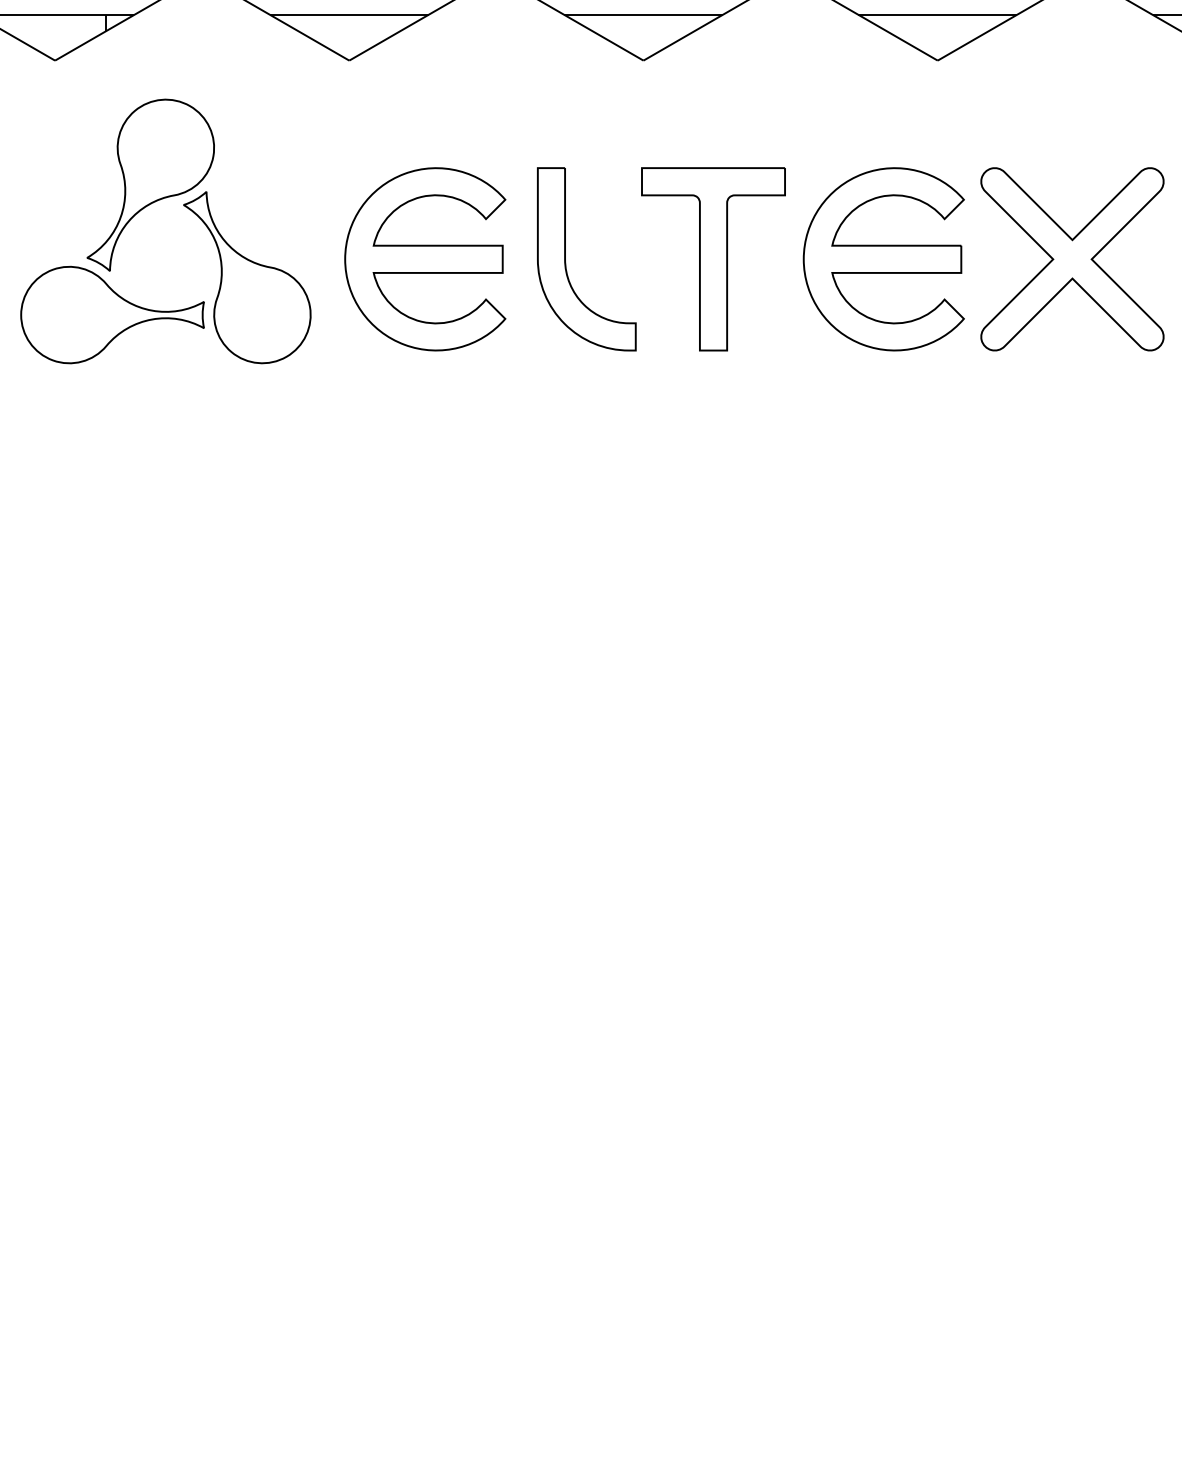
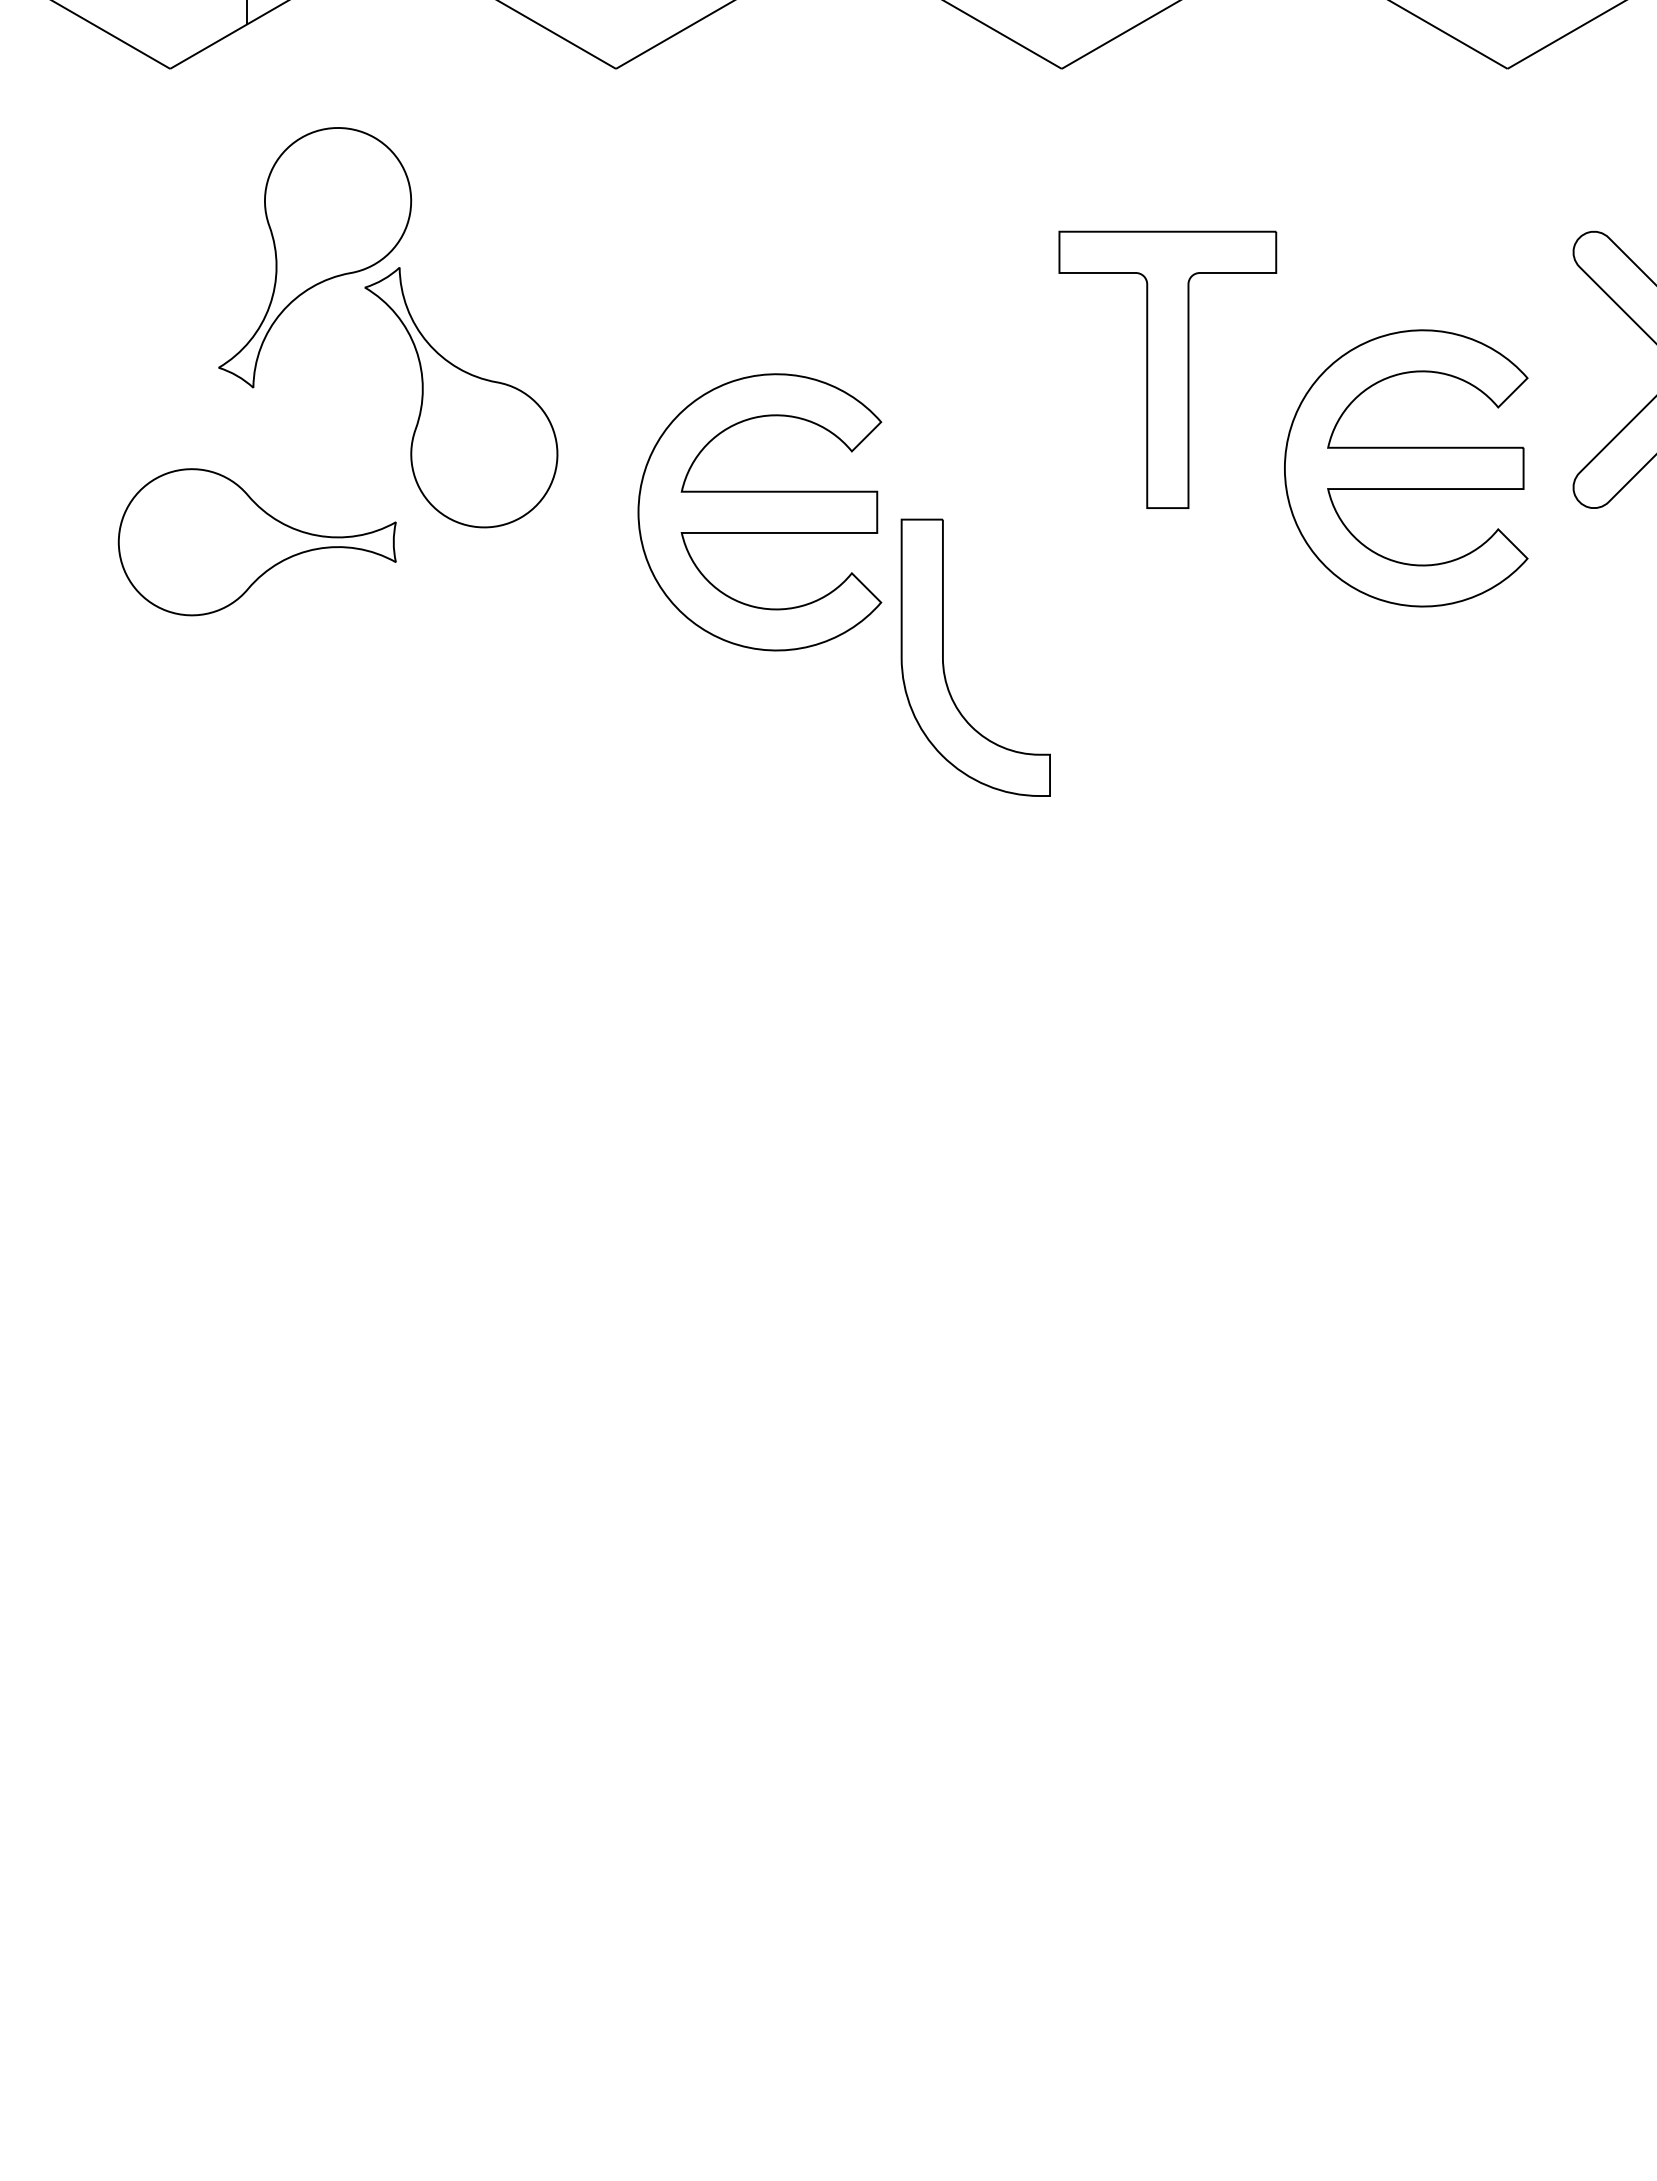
part: (425, 259) -> (760, 512), moved
part: (883, 259) -> (1405, 468), moved
part: (566, 263) -> (945, 664), moved
part: (112, 314) -> (257, 541), moved

